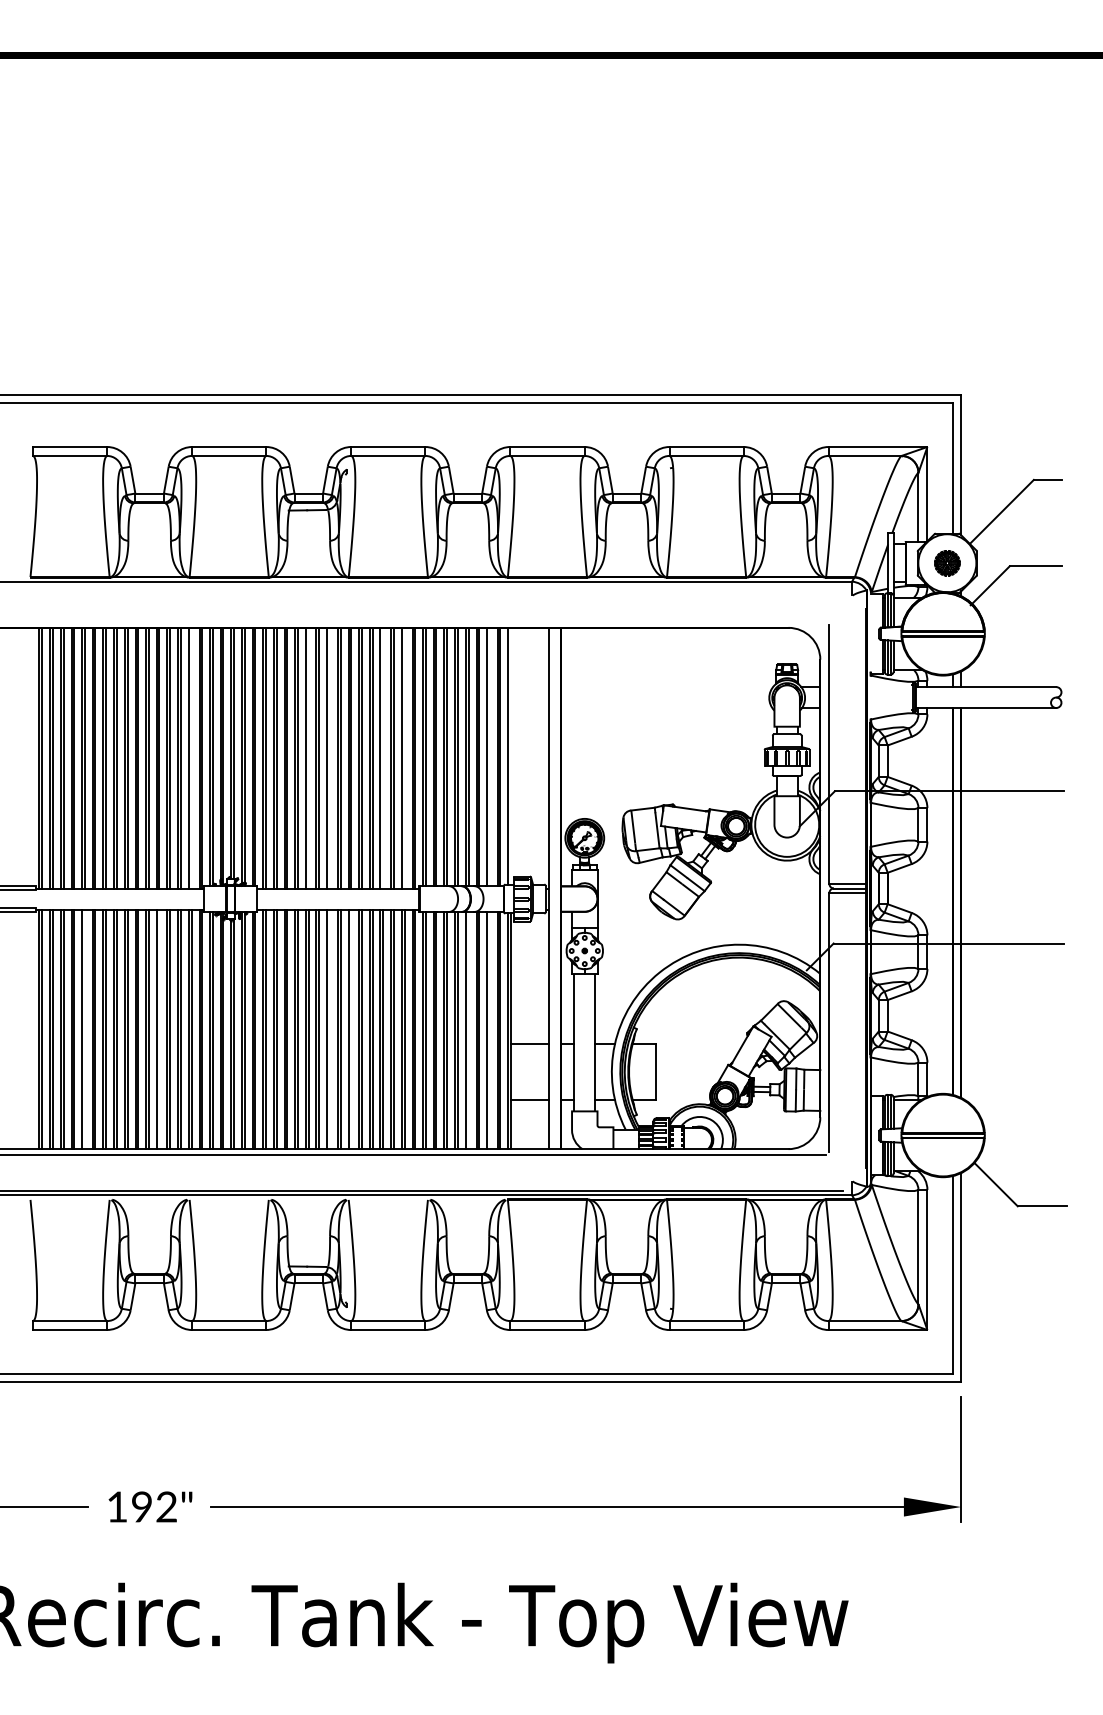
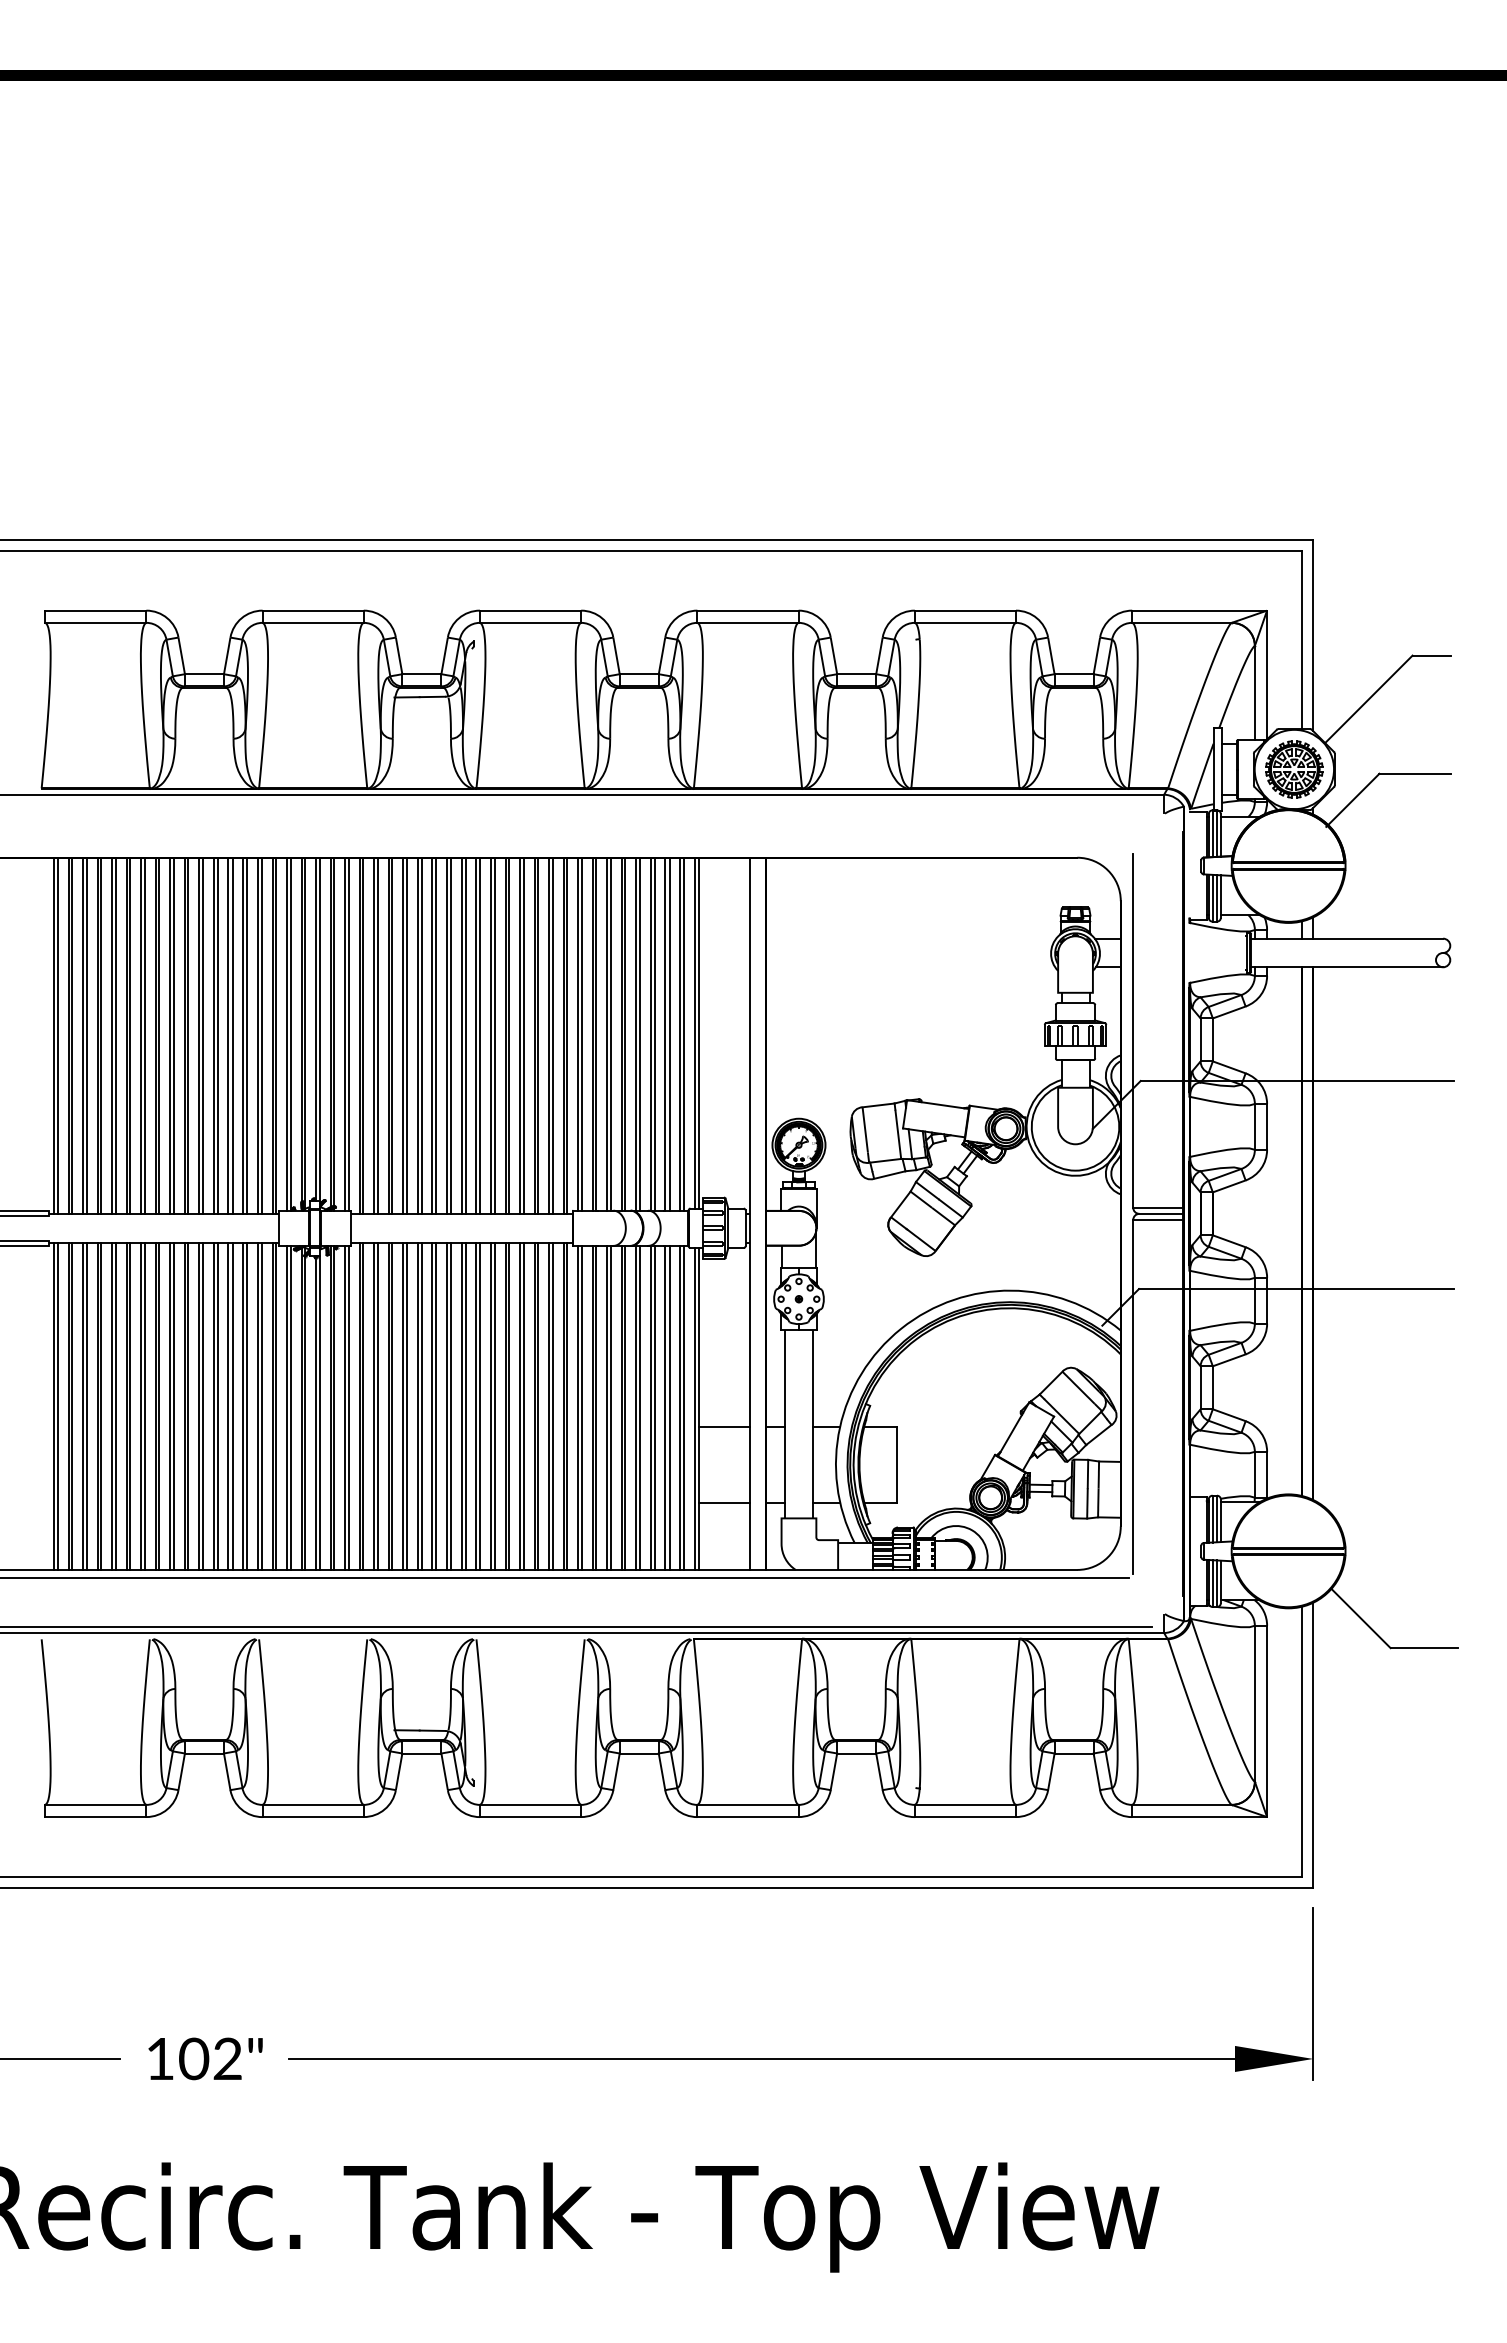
part: (947, 563) -> (1294, 769), size x1.67
line: (511, 755) -> (698, 1032), added
line: (490, 756) -> (669, 1033), added
line: (191, 757) -> (261, 1035), added
line: (308, 757) -> (421, 1035), added
line: (329, 757) -> (450, 1035), added
line: (383, 757) -> (523, 1035), added
line: (405, 757) -> (553, 1035), added
line: (85, 1029) -> (116, 1406), added
line: (159, 1029) -> (217, 1406), added
line: (329, 1029) -> (450, 1406), added
line: (350, 1029) -> (479, 1406), added
line: (468, 1030) -> (640, 1407), added
line: (490, 1030) -> (669, 1407), added
text: (142, 1507) -> (194, 2059), 192" -> 102"

